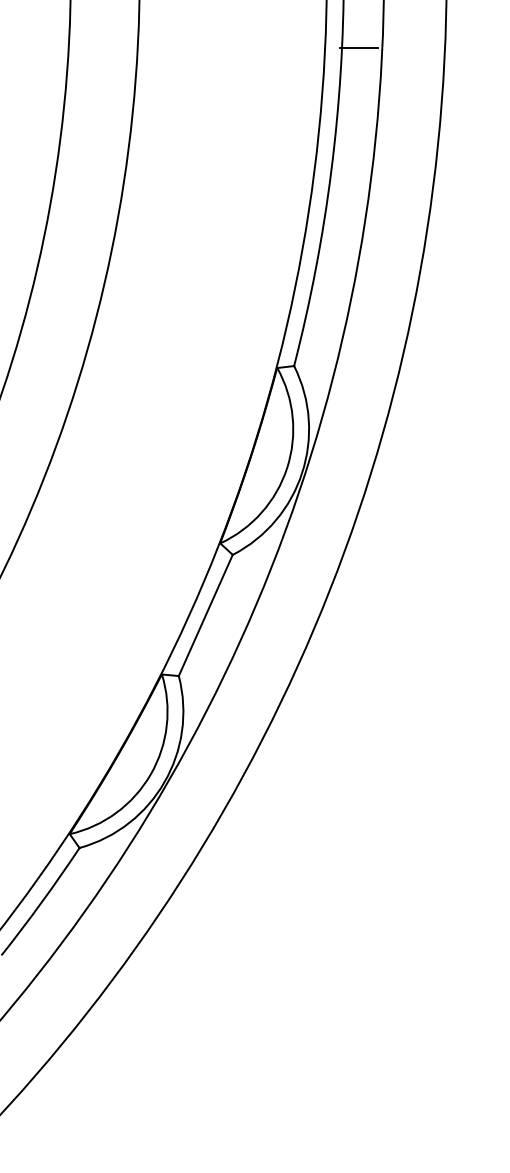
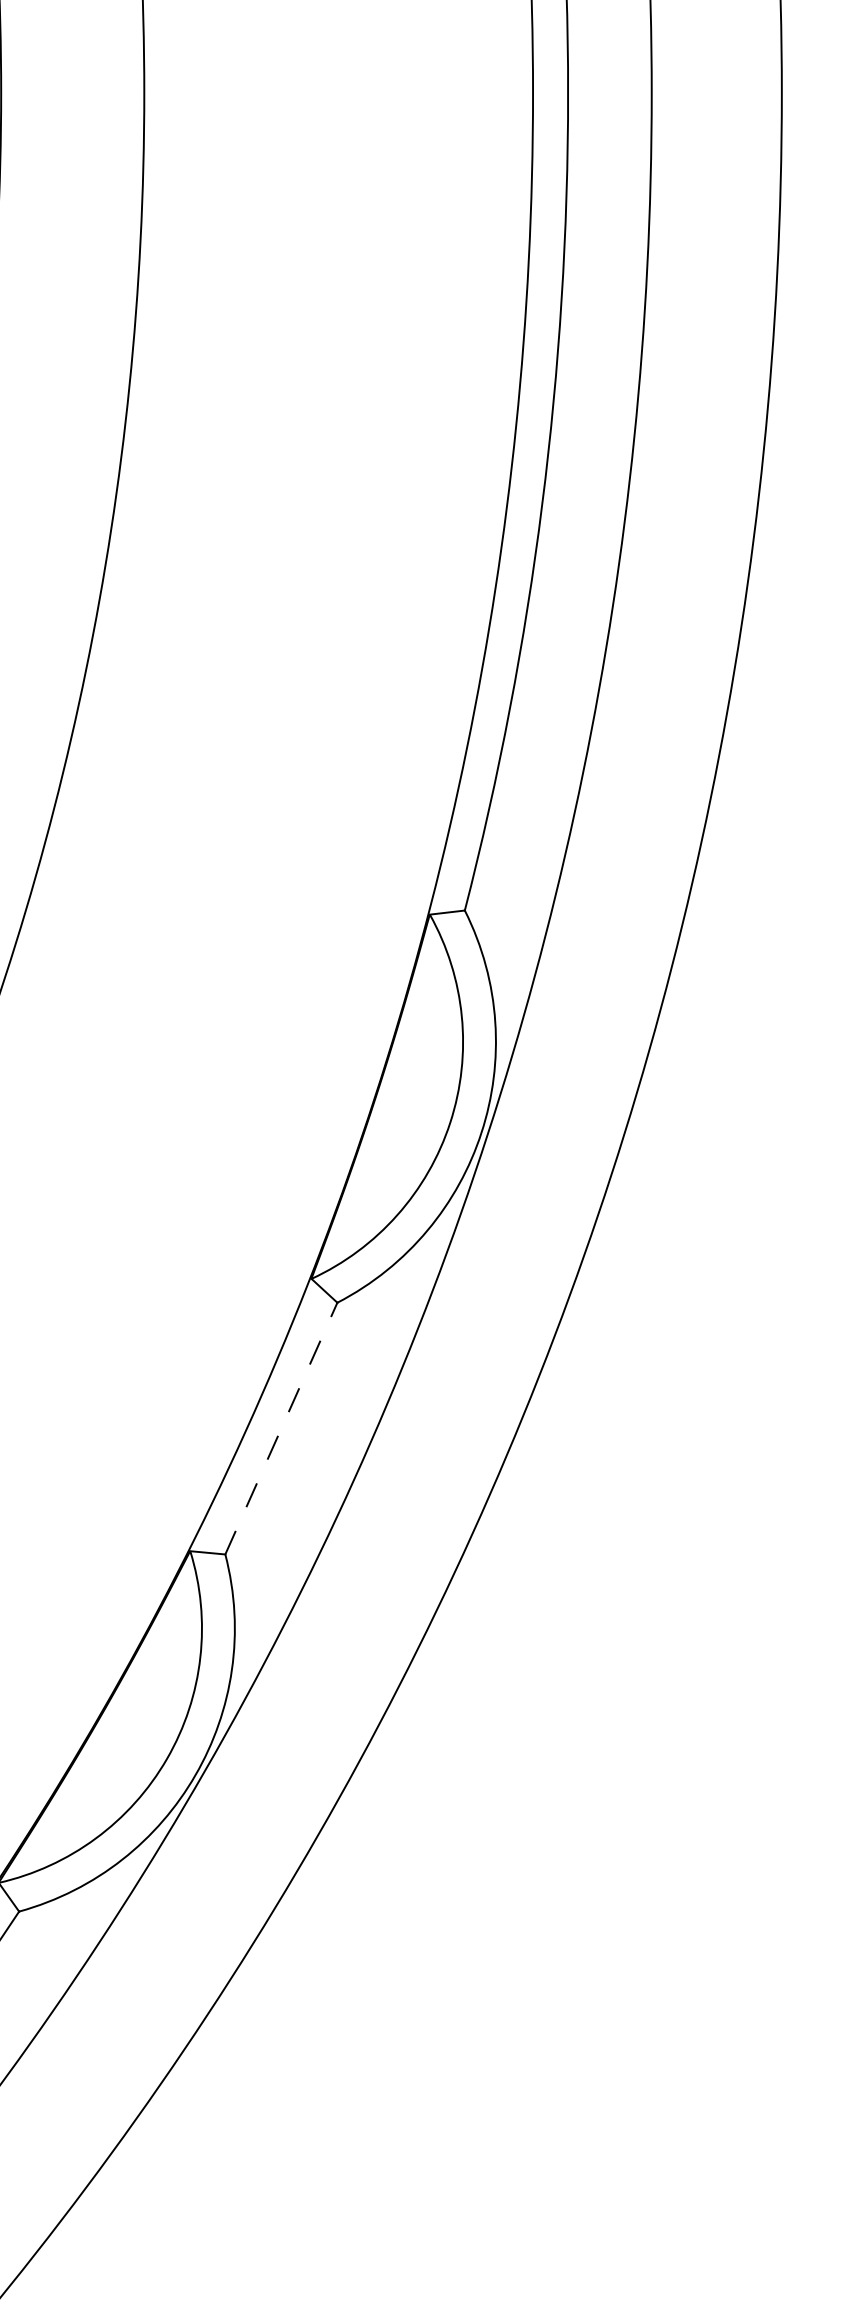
line: (358, 47) -> (598, 248), removed
line: (206, 615) -> (282, 1428), solid -> dashed

